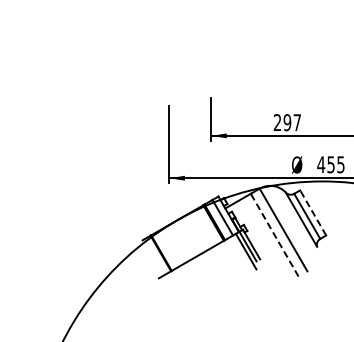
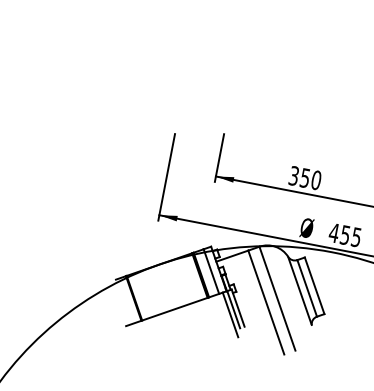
text: (287, 122) -> (305, 178), 297 -> 350
line: (312, 212) -> (313, 285), dashed -> solid
line: (274, 235) -> (266, 302), dashed -> solid

